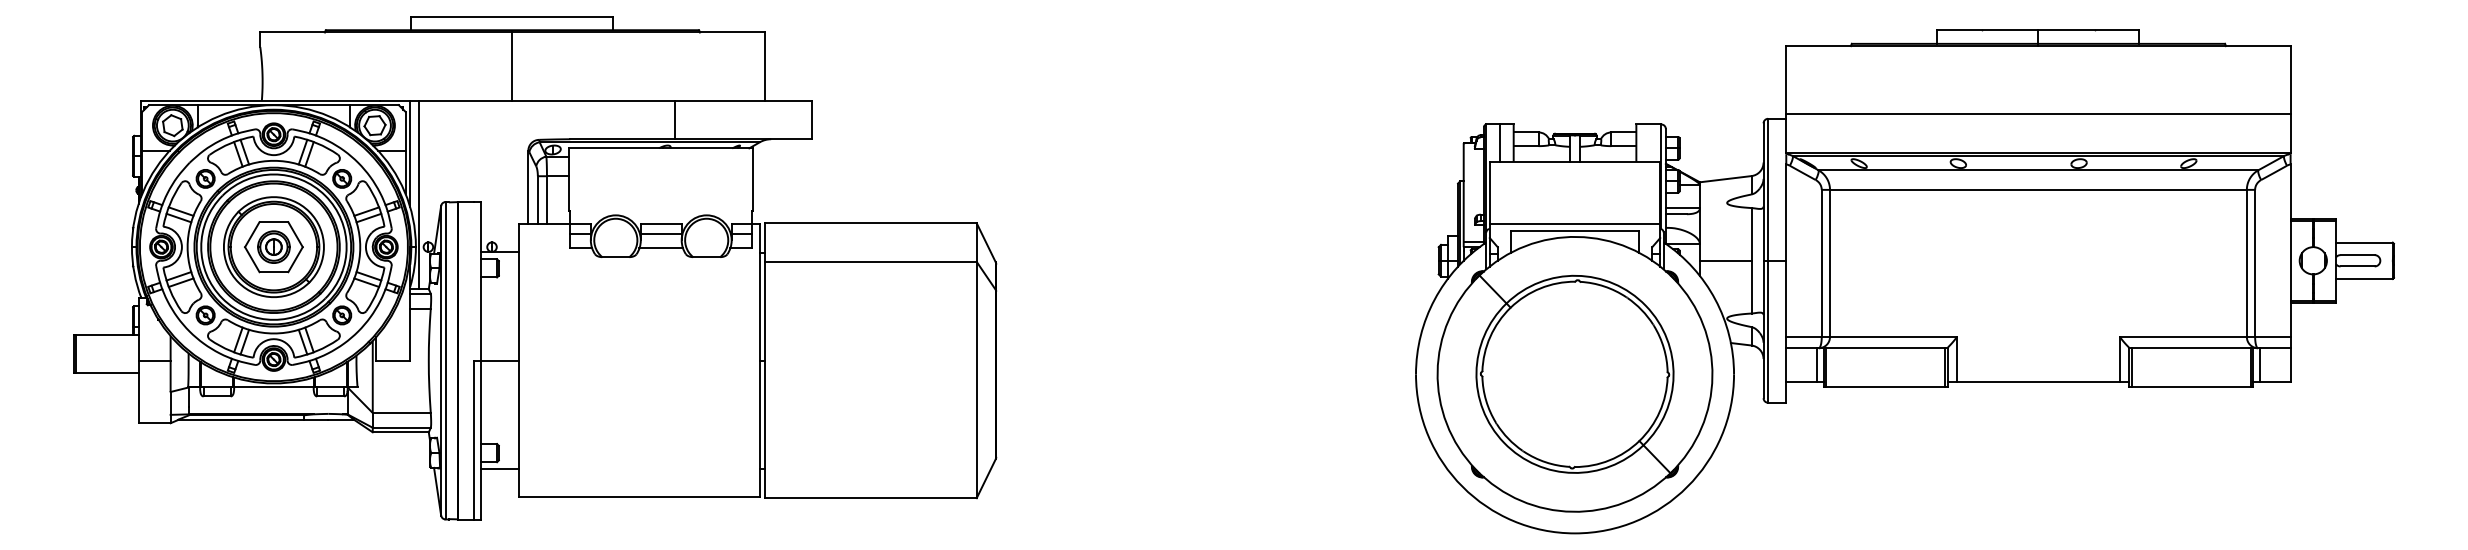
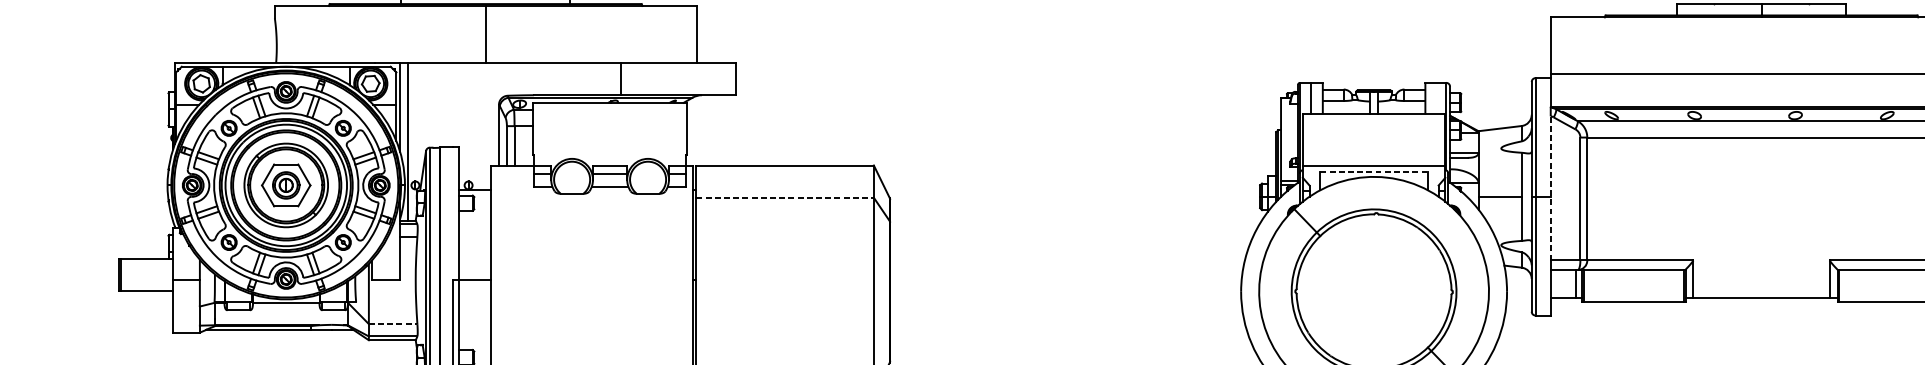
line: (1575, 231) -> (1374, 172), solid -> dashed
line: (1786, 250) -> (1550, 188), solid -> dashed
line: (871, 261) -> (785, 197), solid -> dashed
line: (402, 413) -> (393, 324), solid -> dashed

